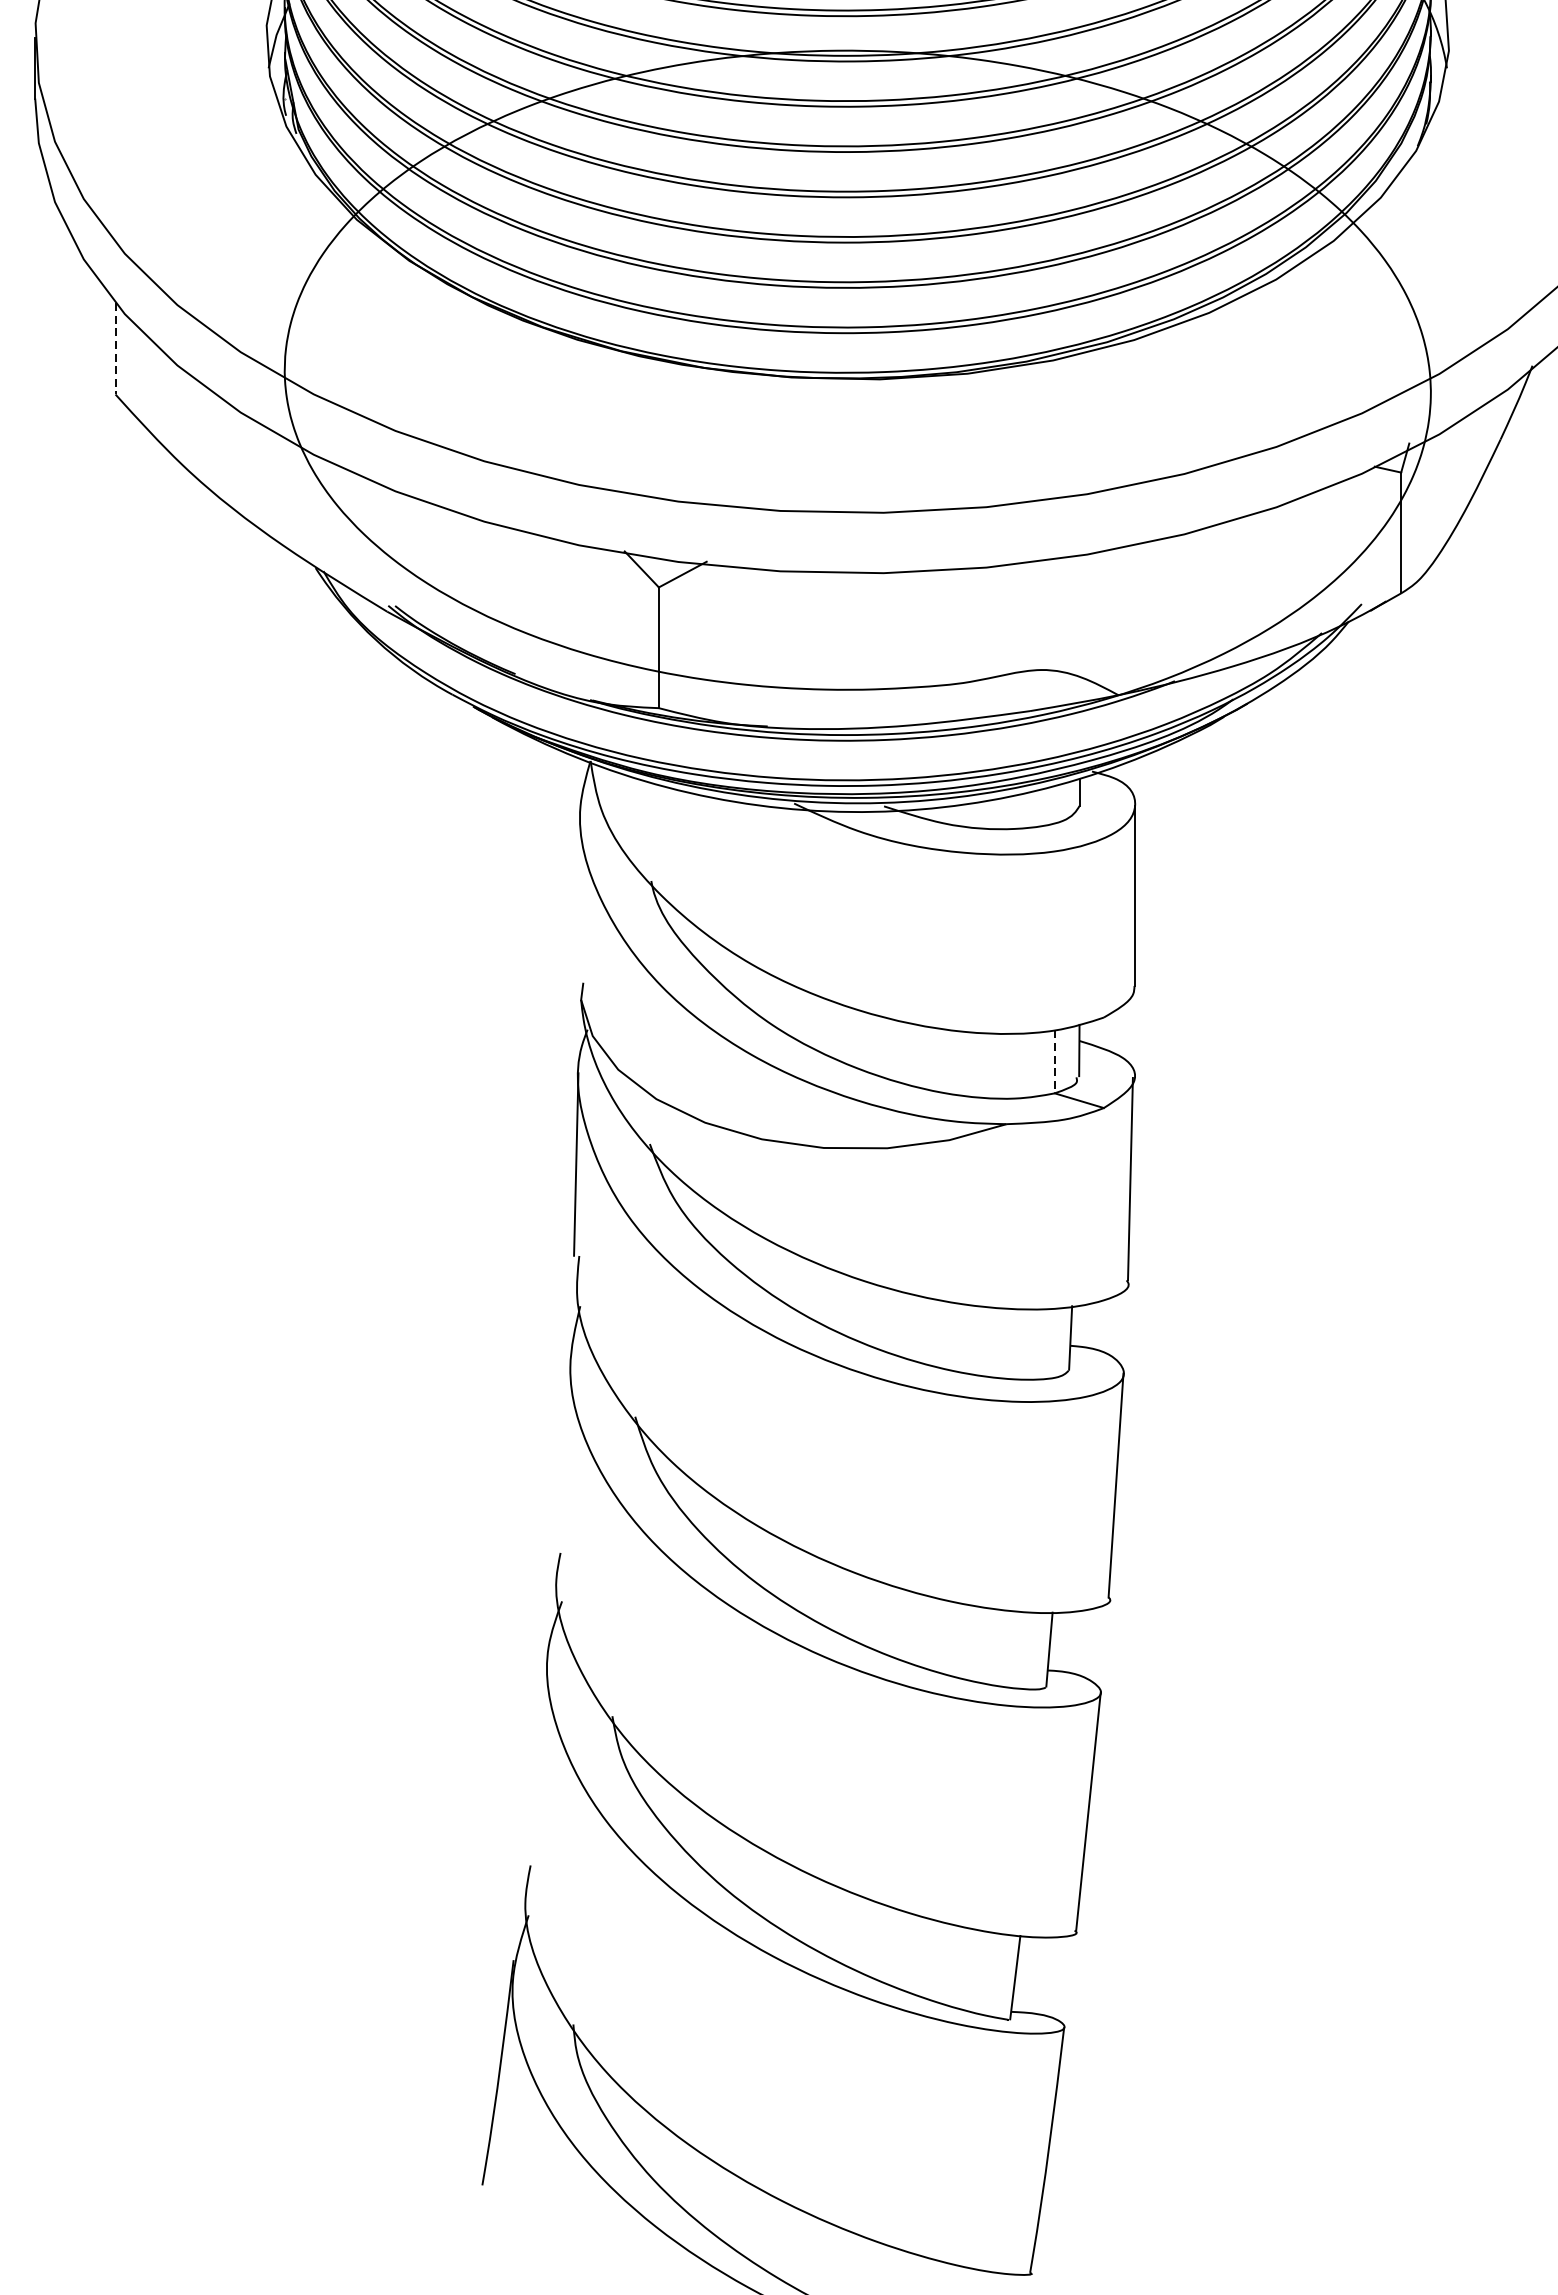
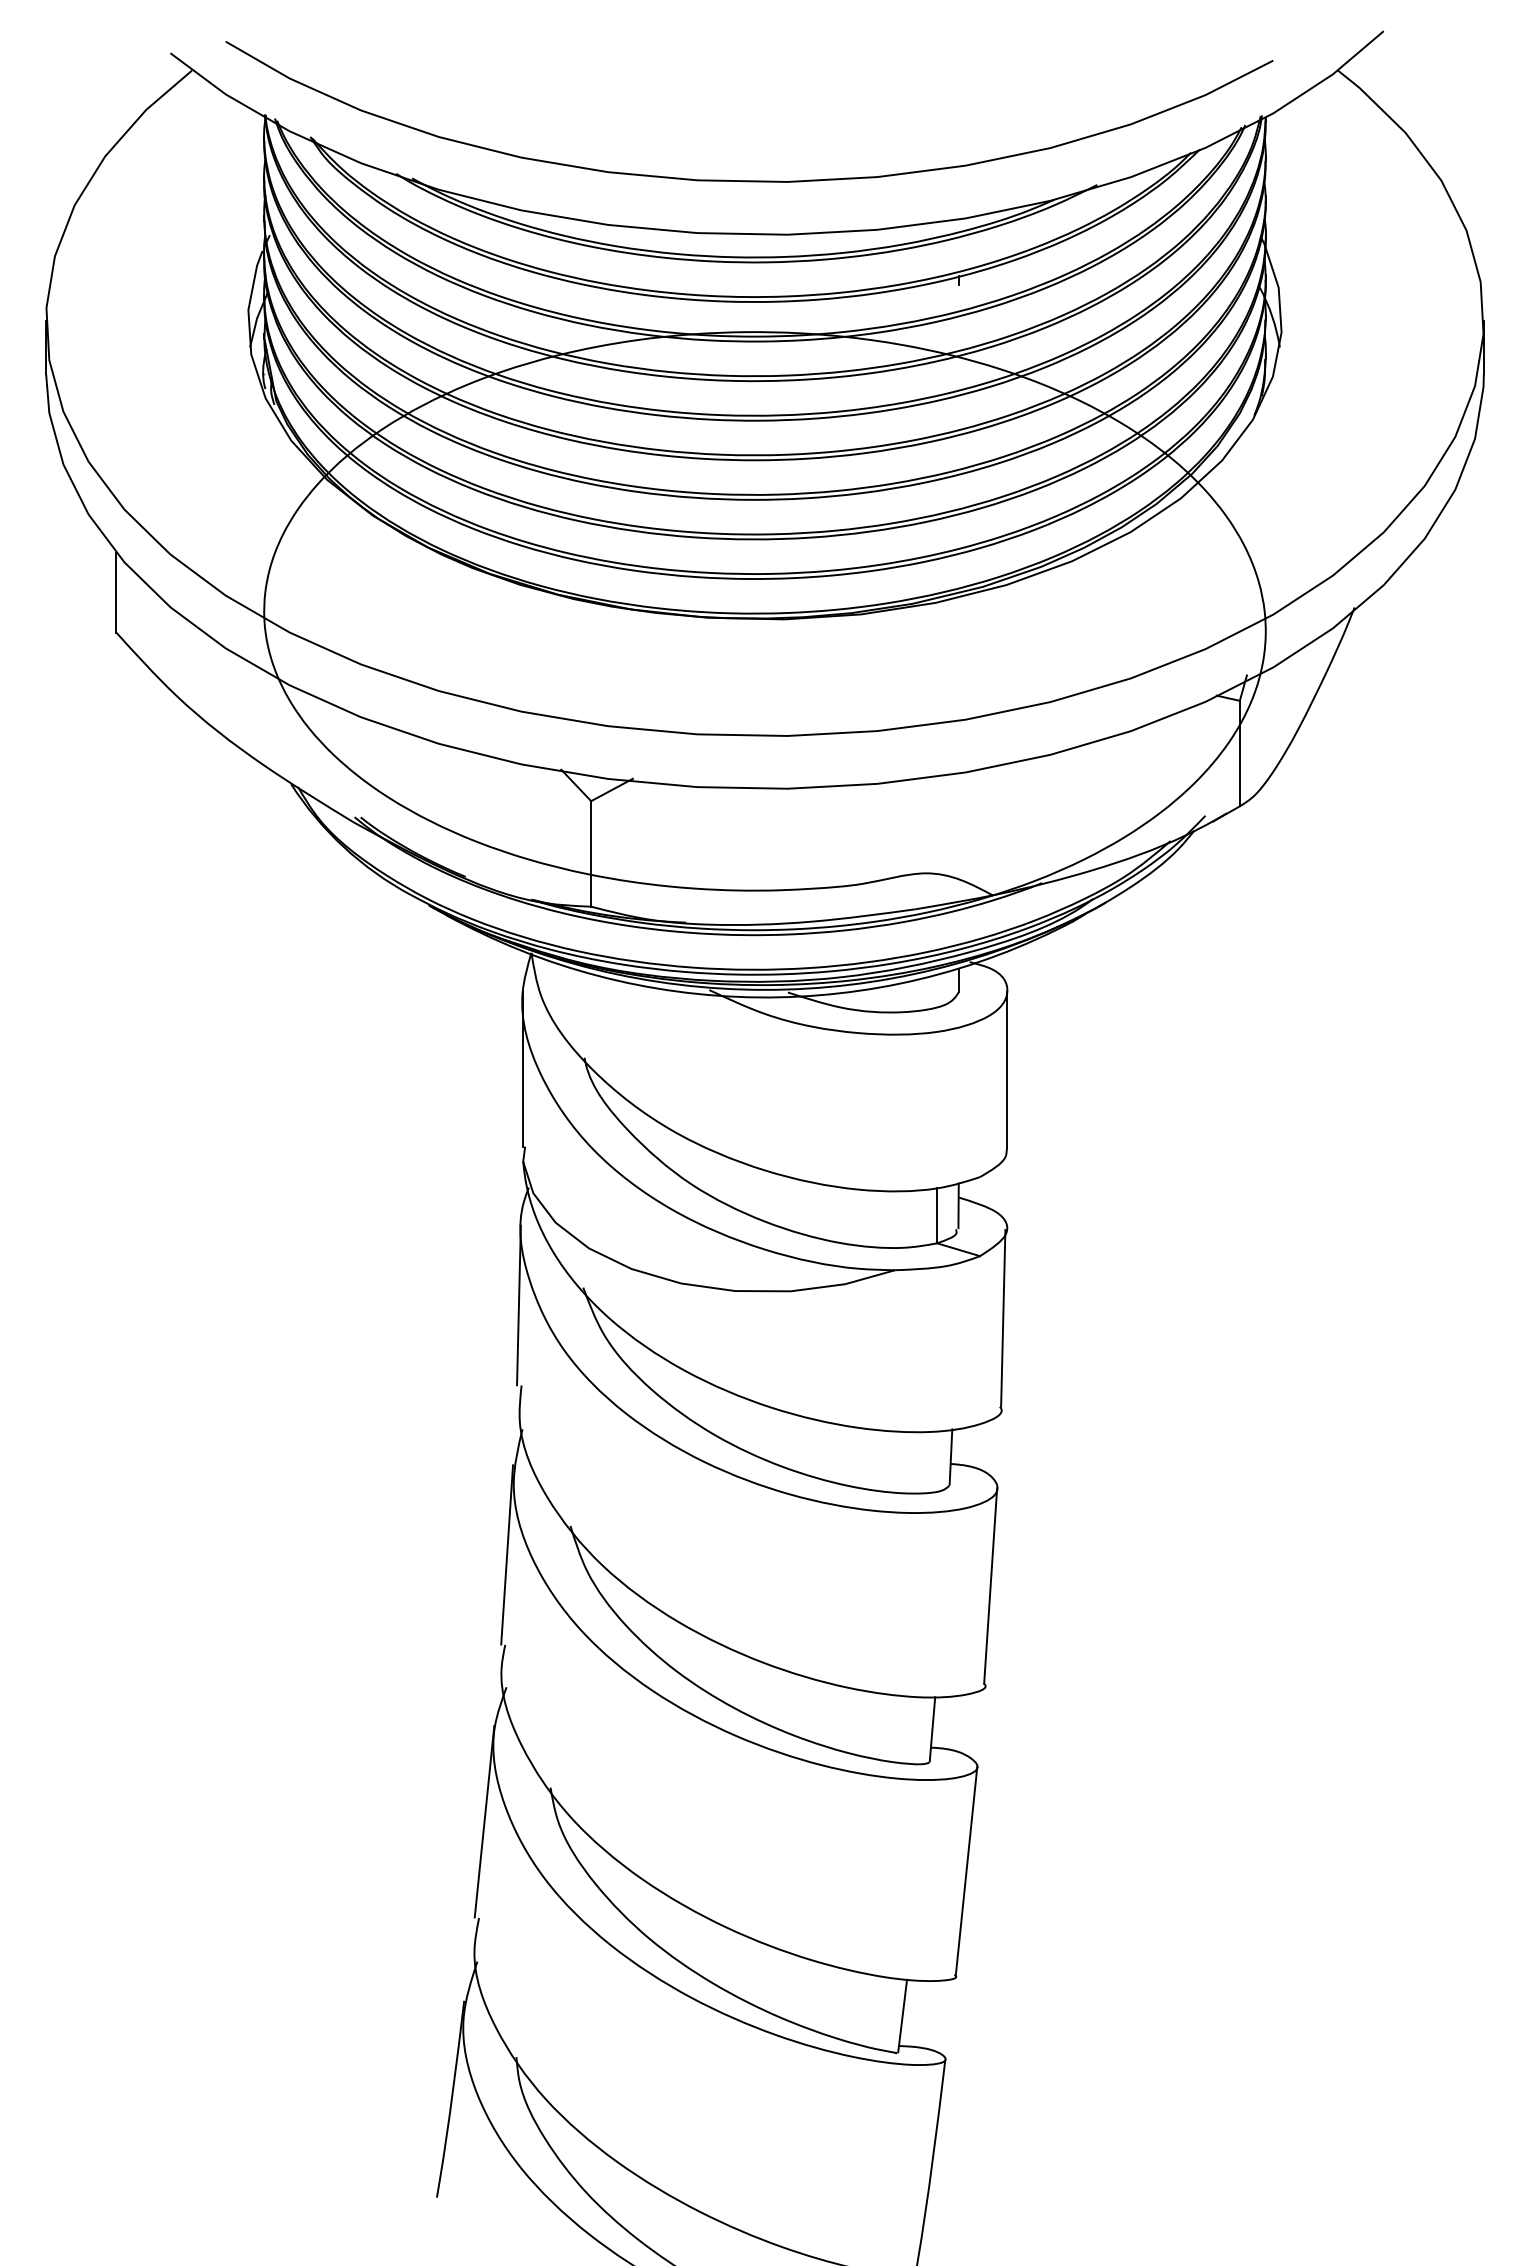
line: (115, 348) -> (116, 592), dashed -> solid
line: (580, 894) -> (522, 1069), added
line: (1055, 1062) -> (937, 1216), dashed -> solid
line: (563, 1449) -> (507, 1554), added
line: (536, 1754) -> (484, 1821), added

